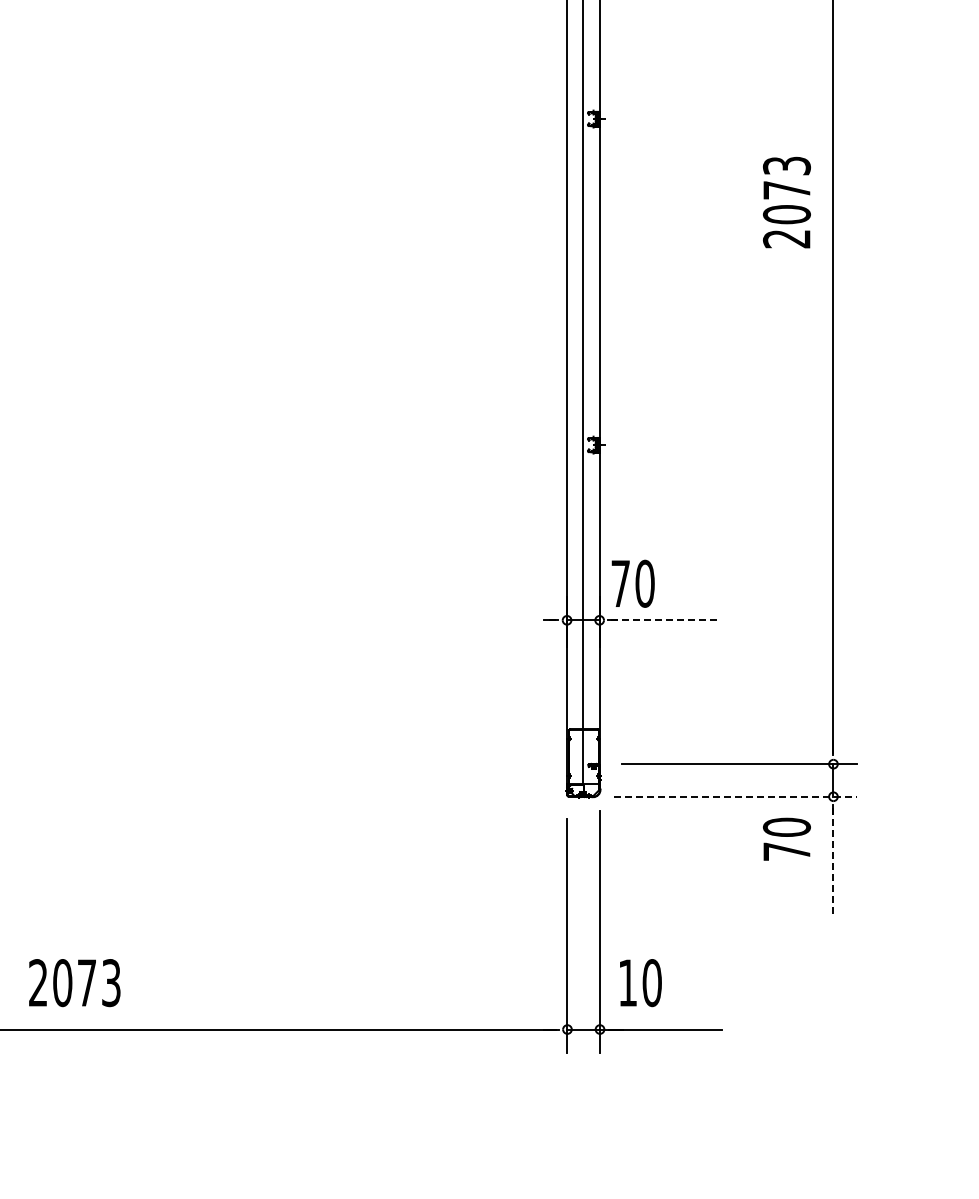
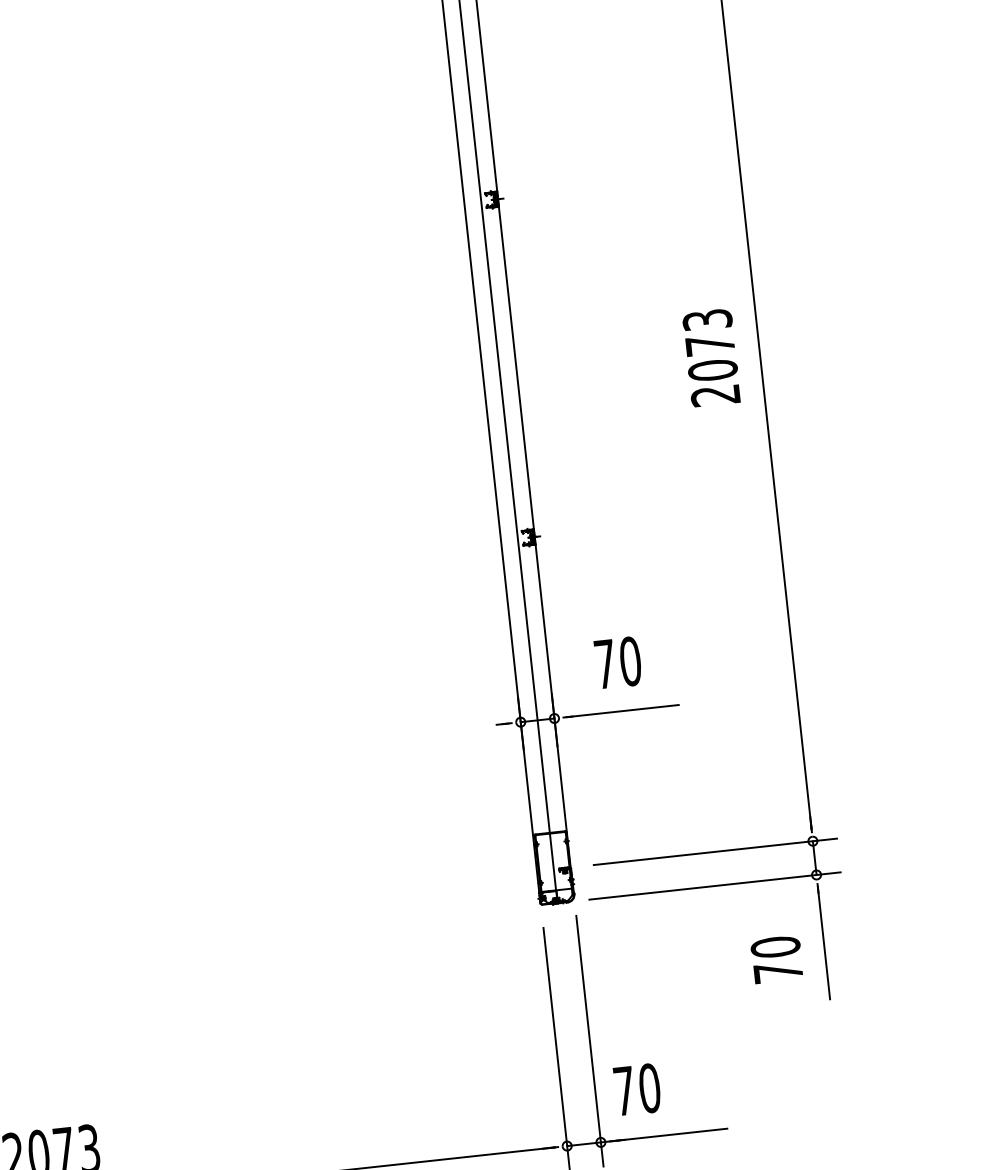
text: (786, 202) -> (711, 357), moved
text: (632, 583) -> (617, 662), moved
line: (665, 620) -> (622, 711), dashed -> solid
line: (735, 796) -> (715, 885), dashed -> solid
text: (786, 838) -> (776, 958), moved
line: (833, 863) -> (824, 944), dashed -> solid
text: (627, 982) -> (624, 1090), 10 -> 70

